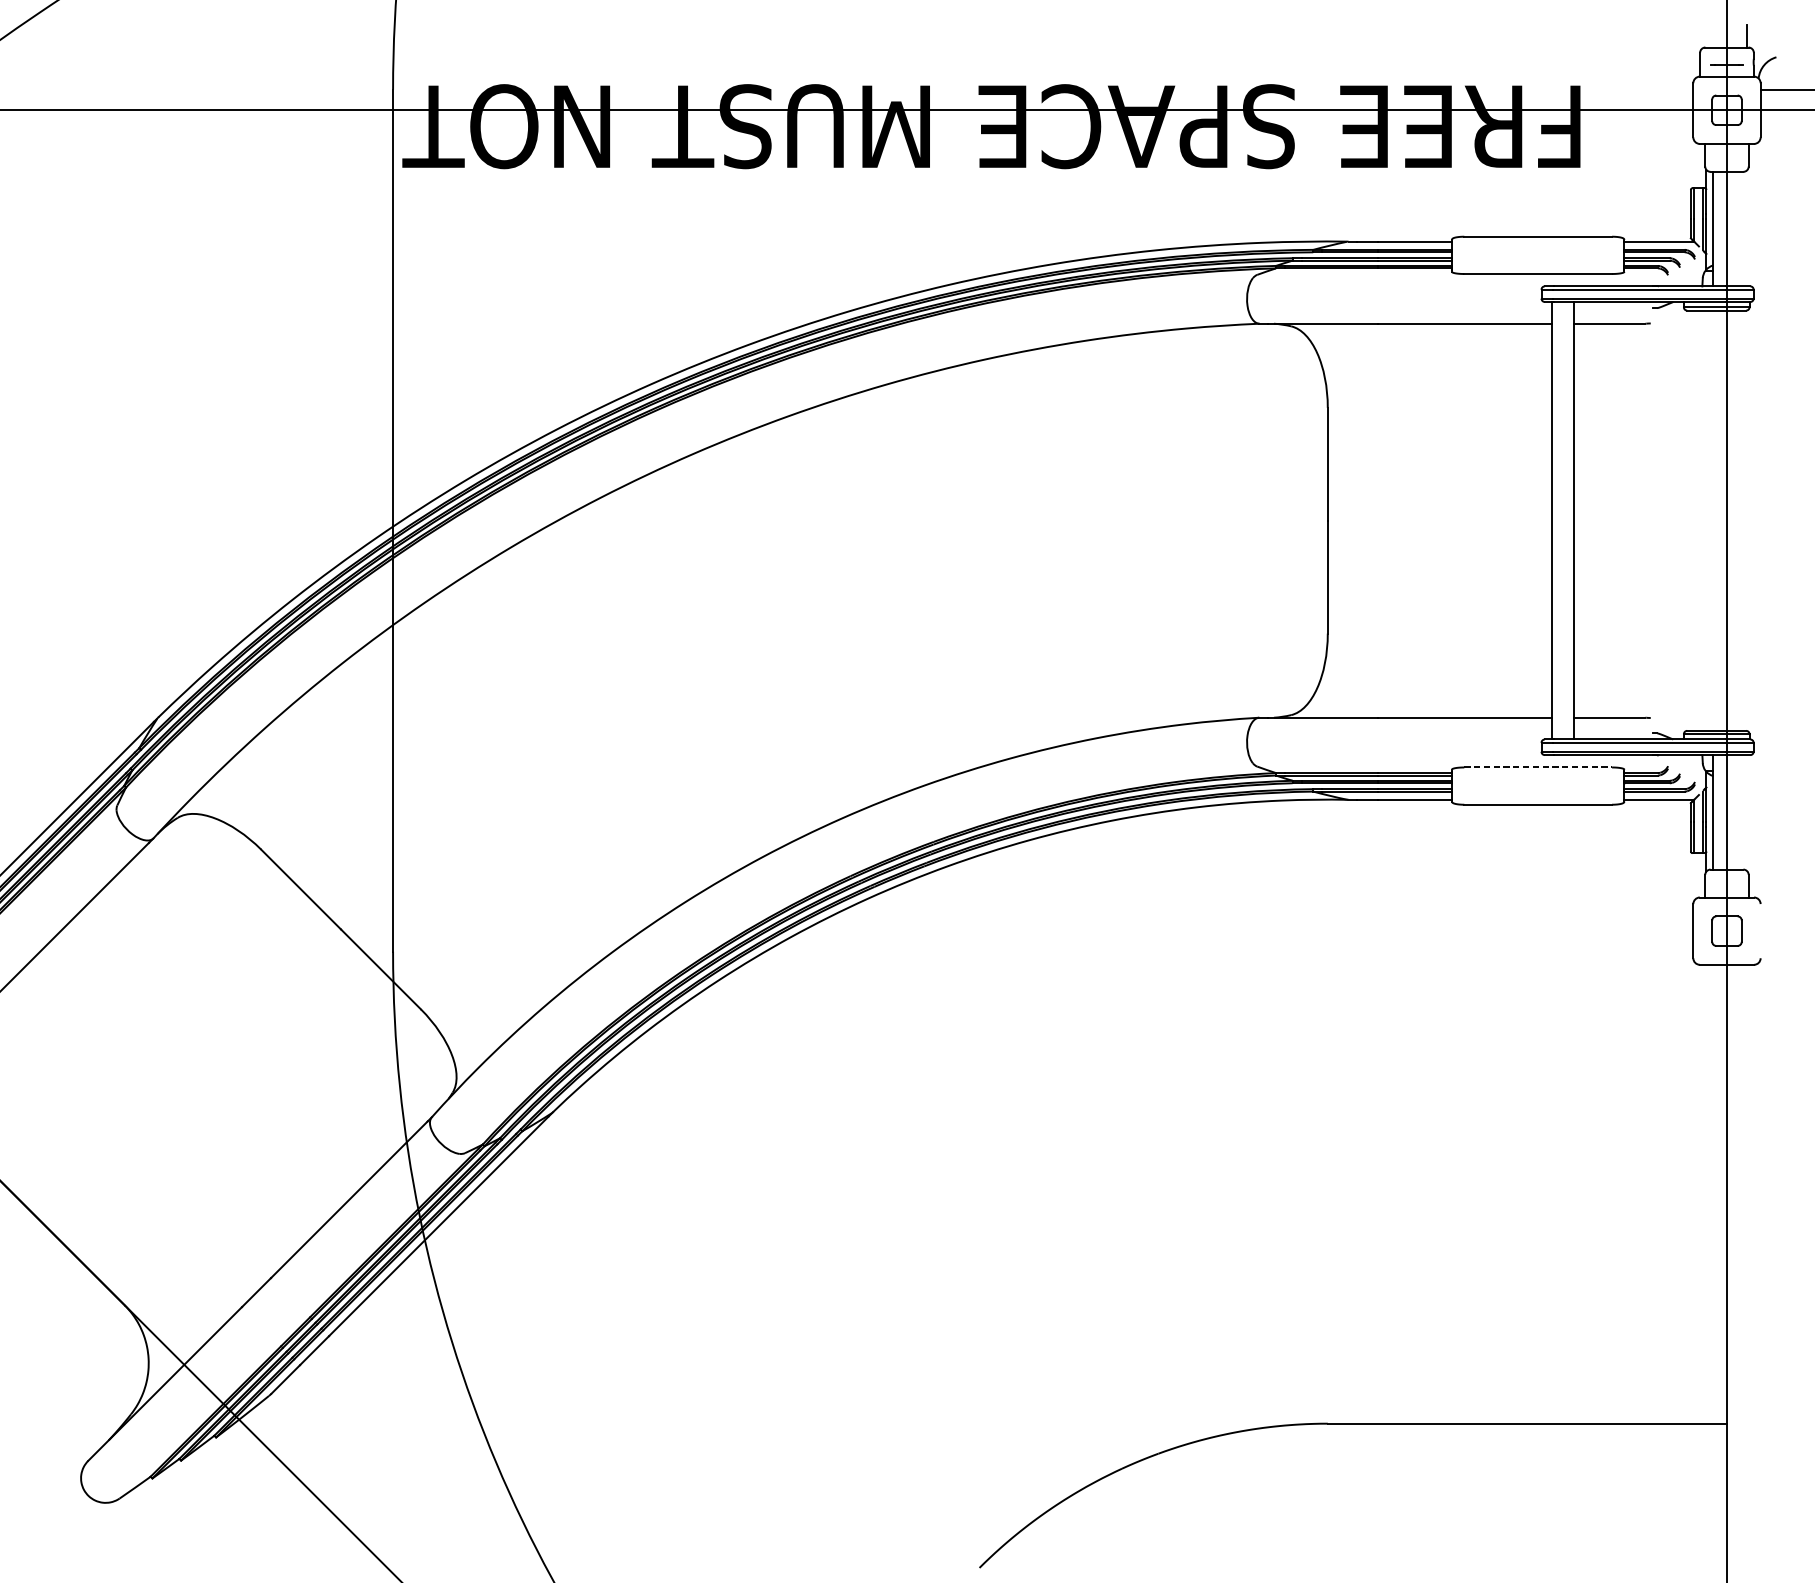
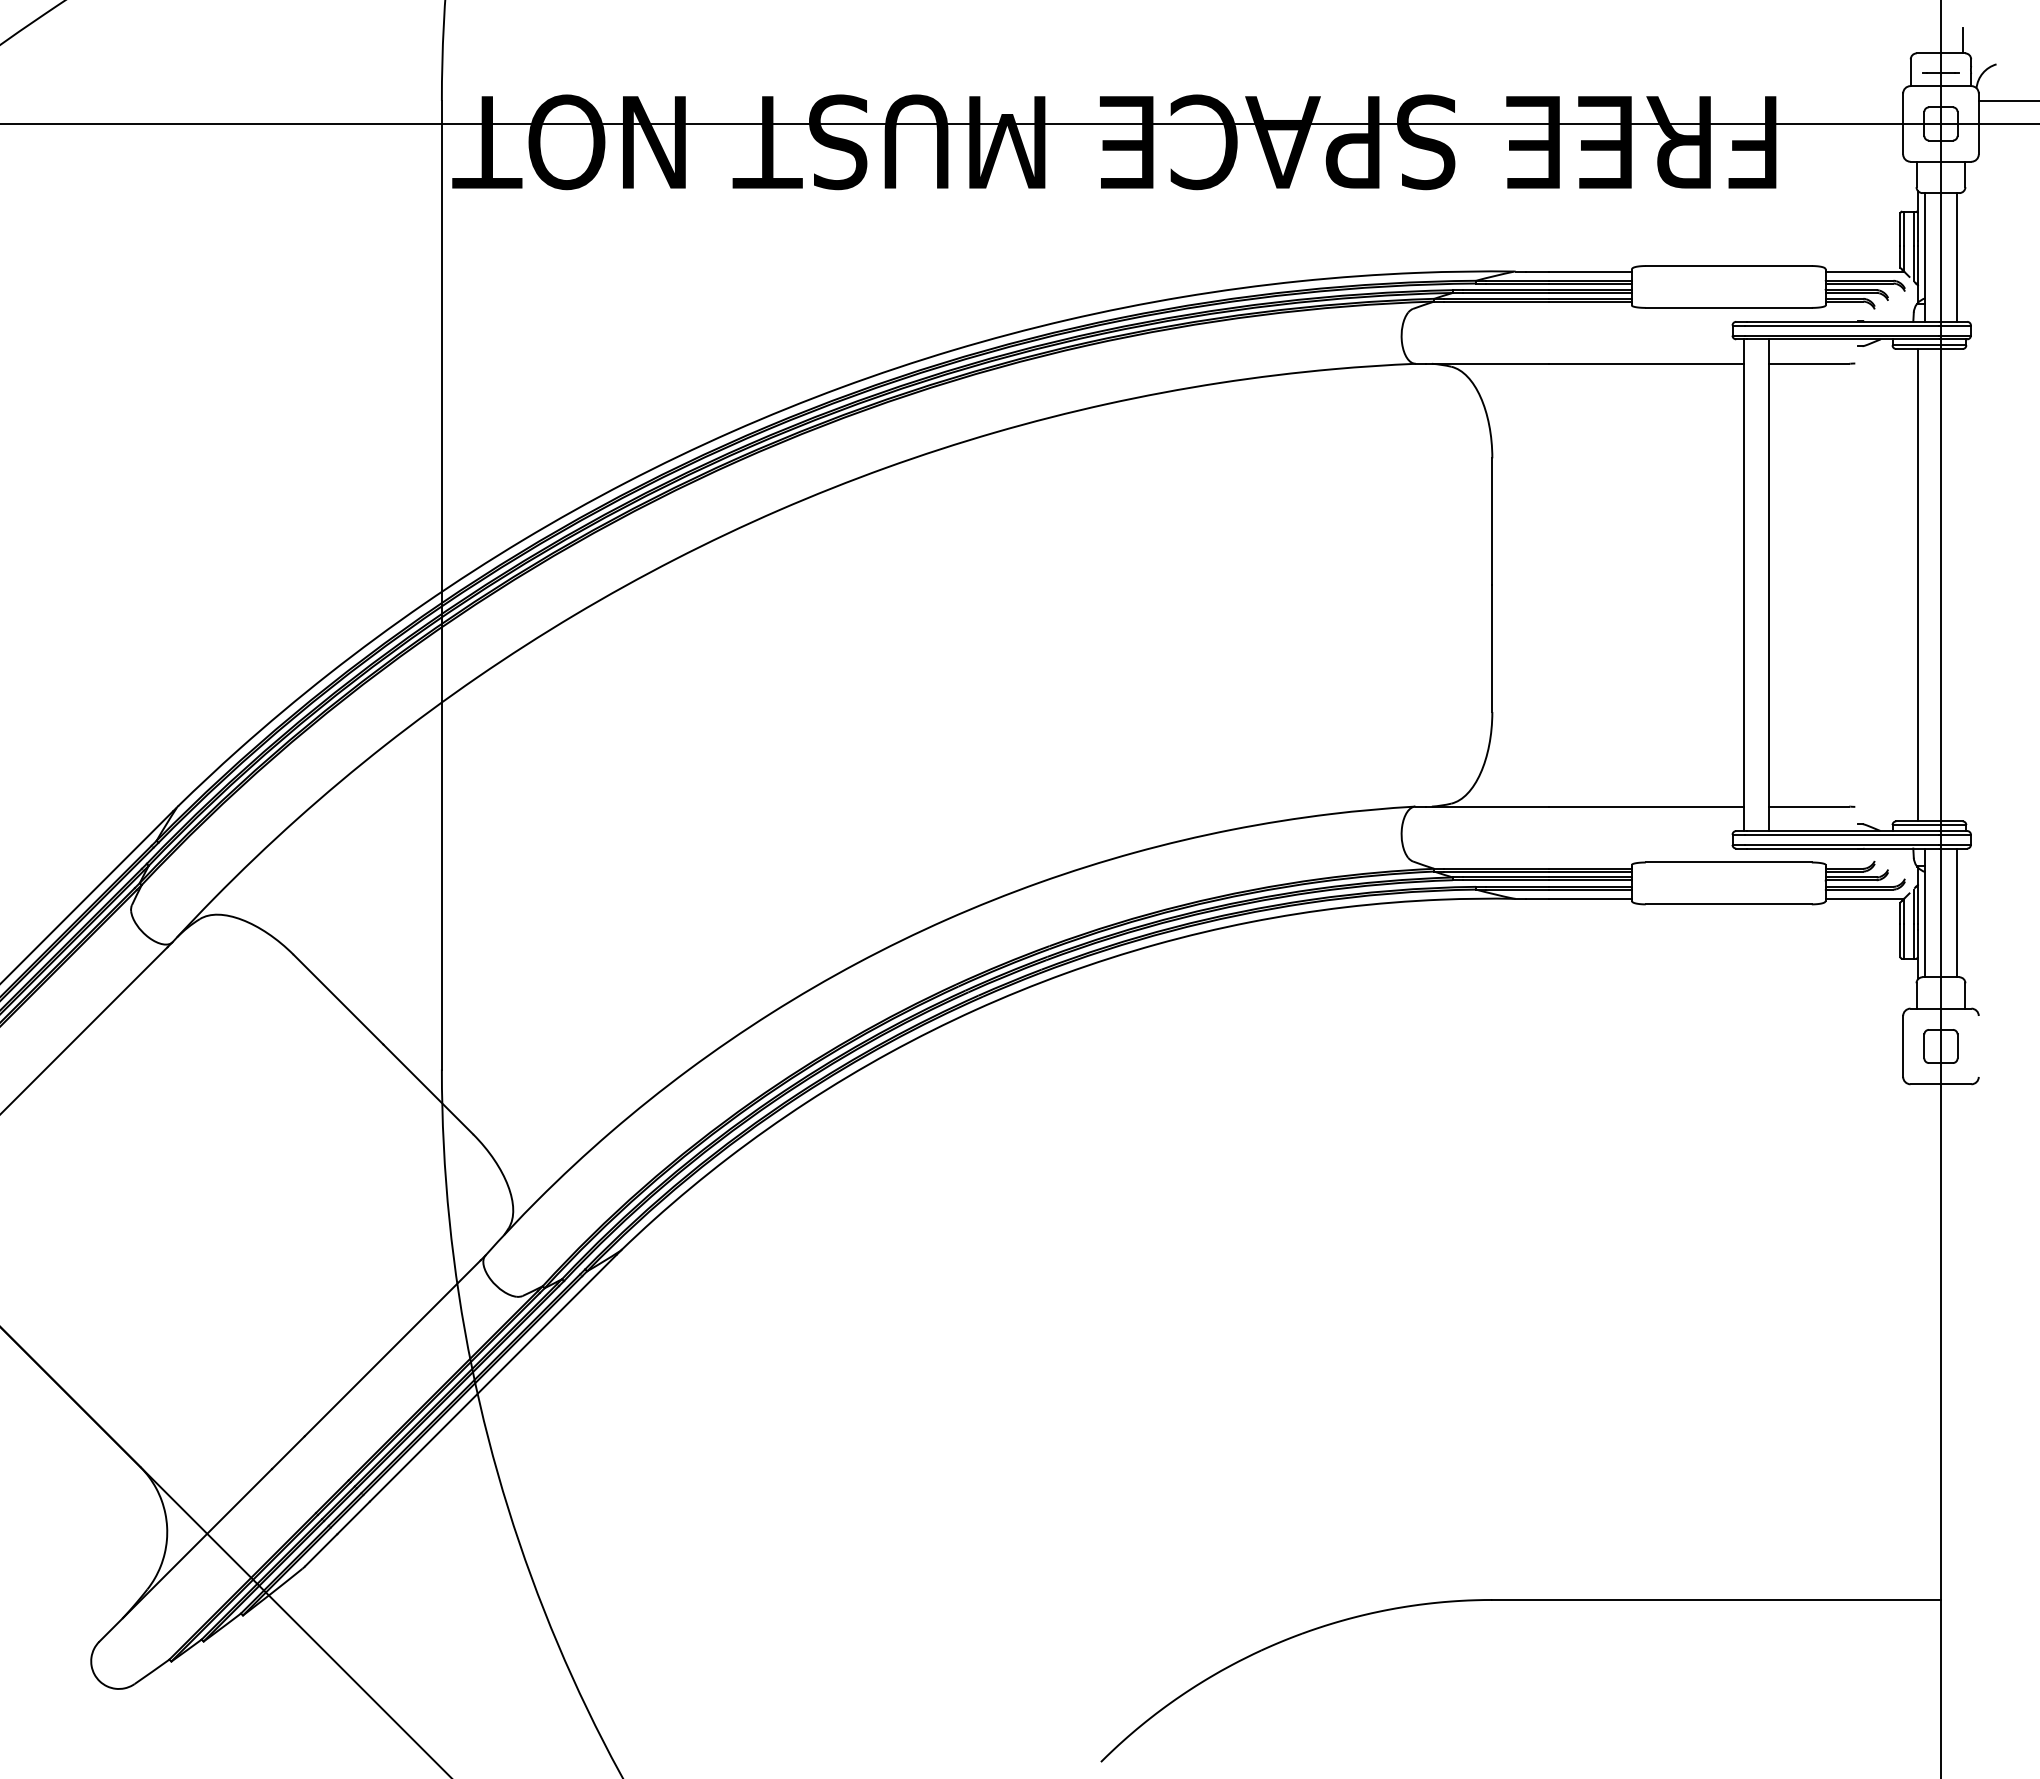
line: (1740, 229) -> (1956, 257), added
line: (1706, 521) -> (1917, 585), added
line: (1538, 767) -> (1729, 862), dashed -> solid
line: (1740, 811) -> (1956, 912), added

